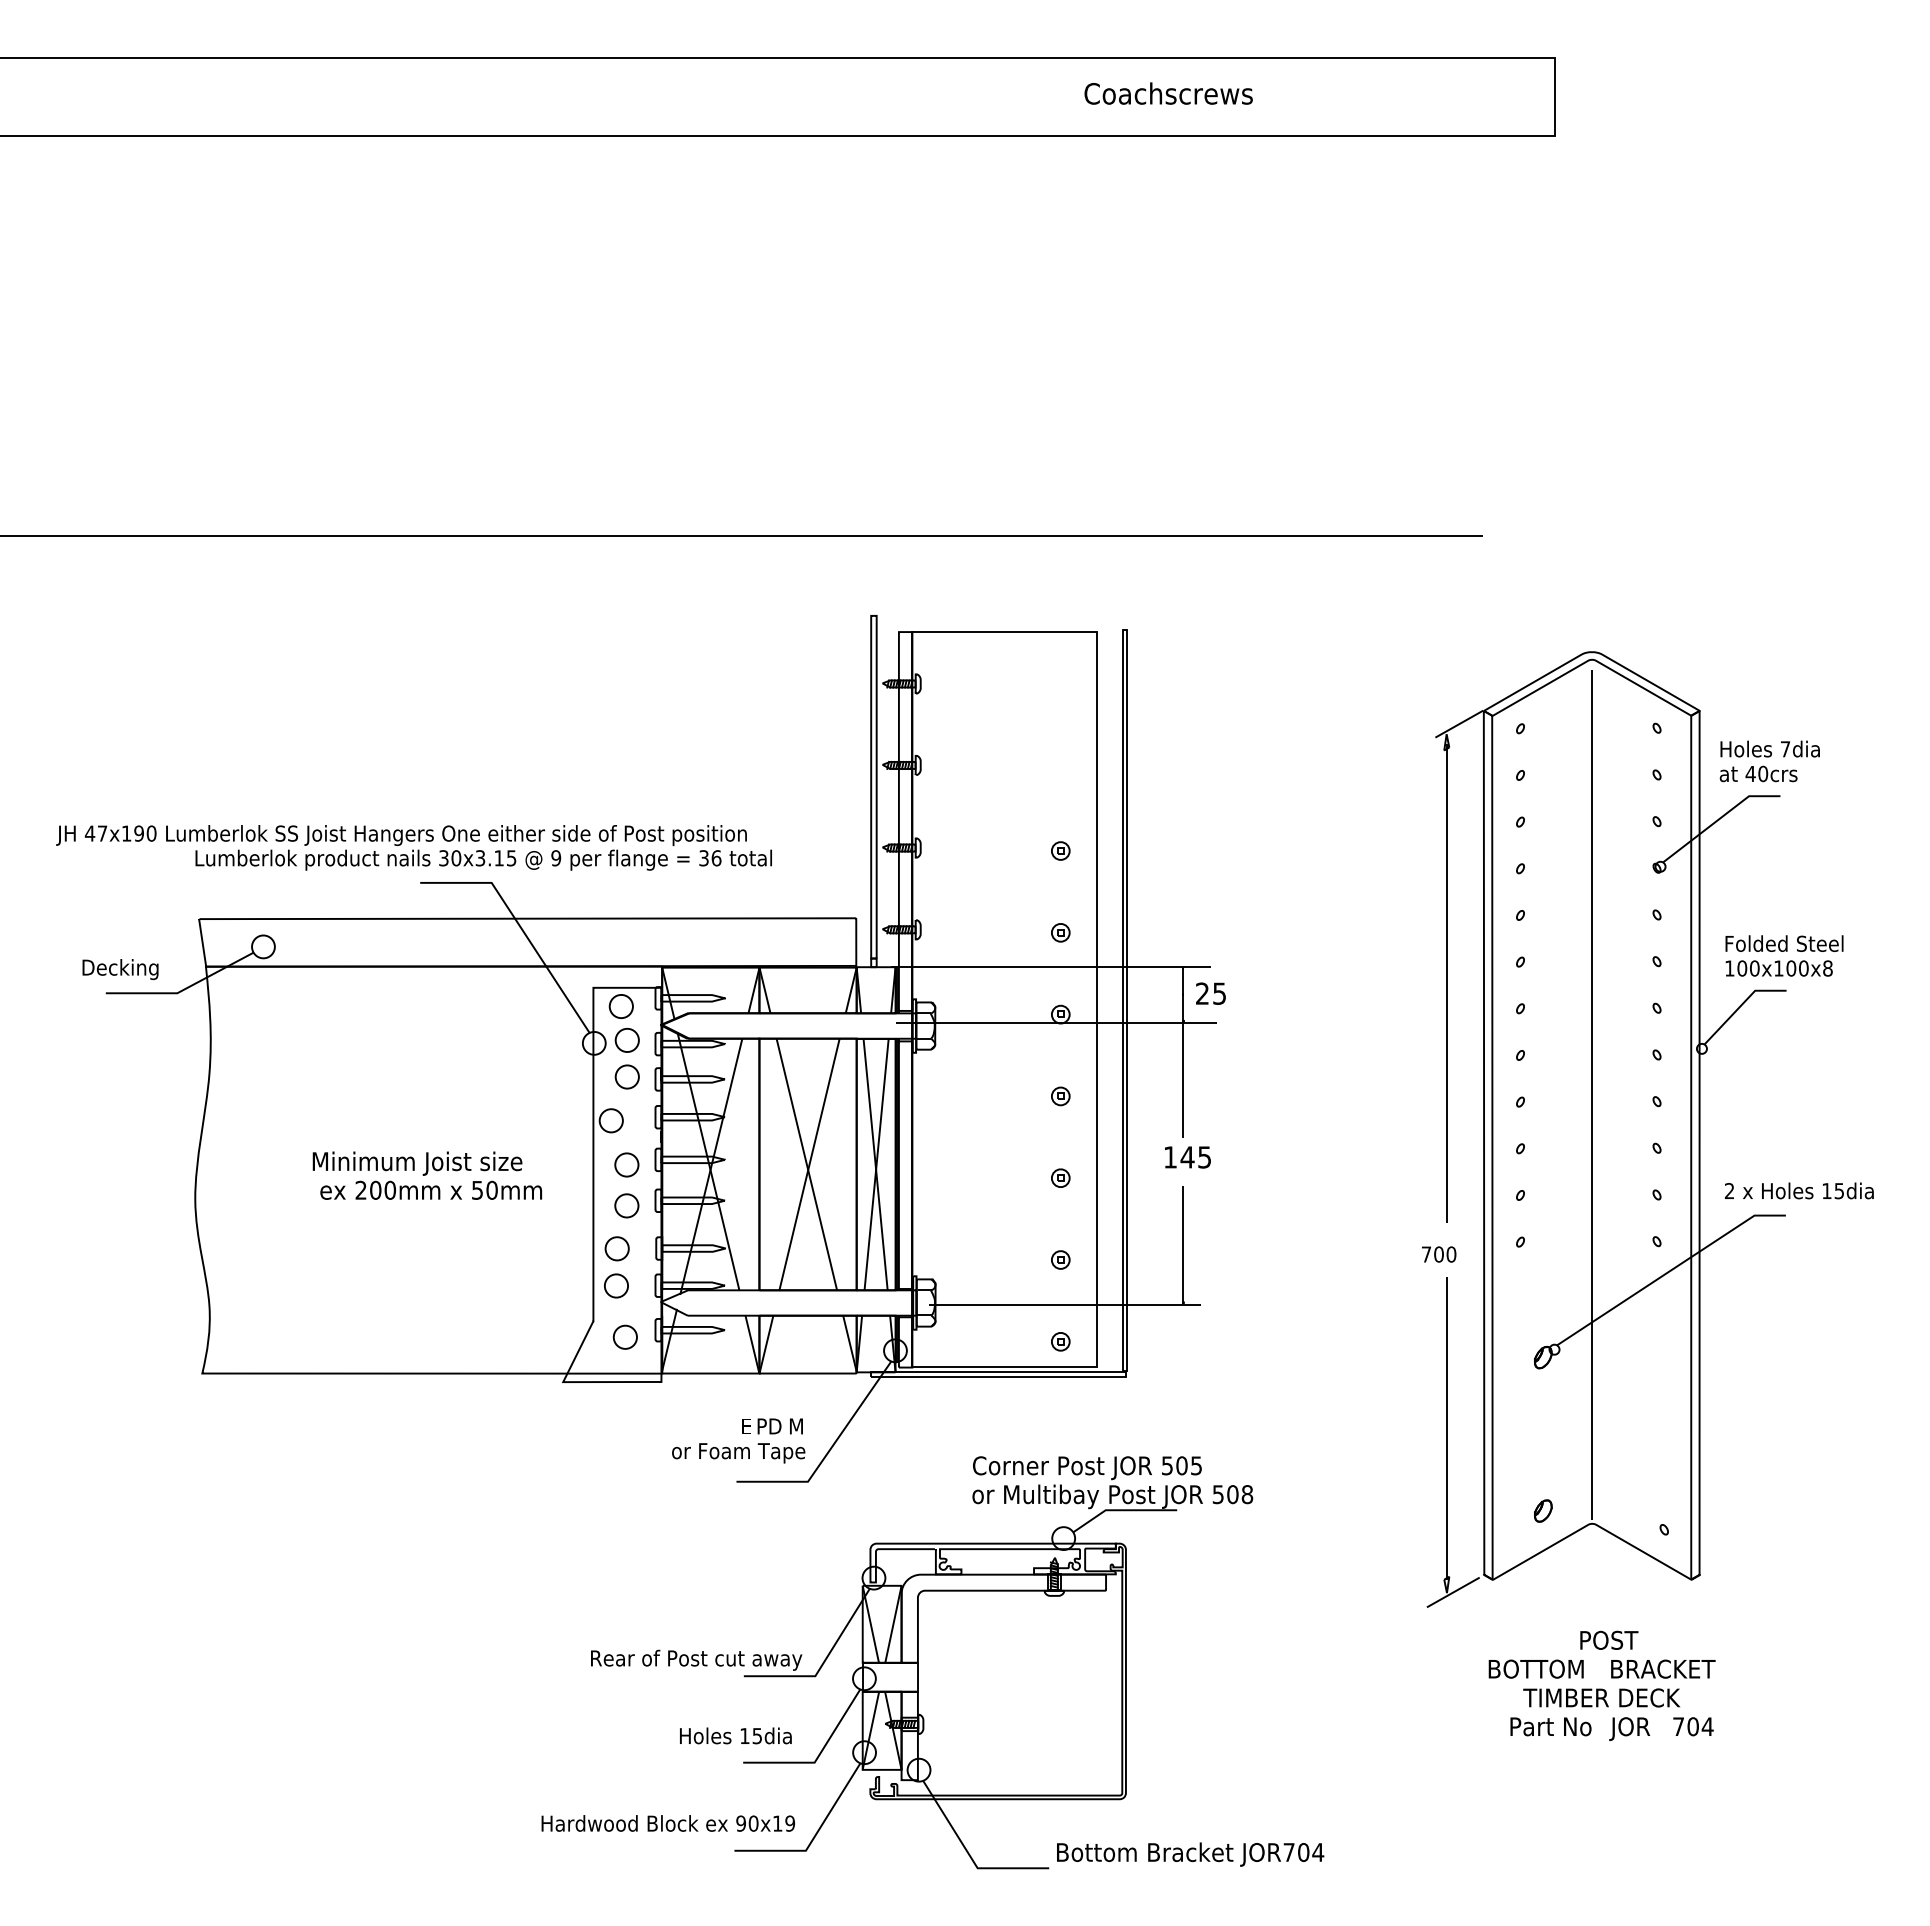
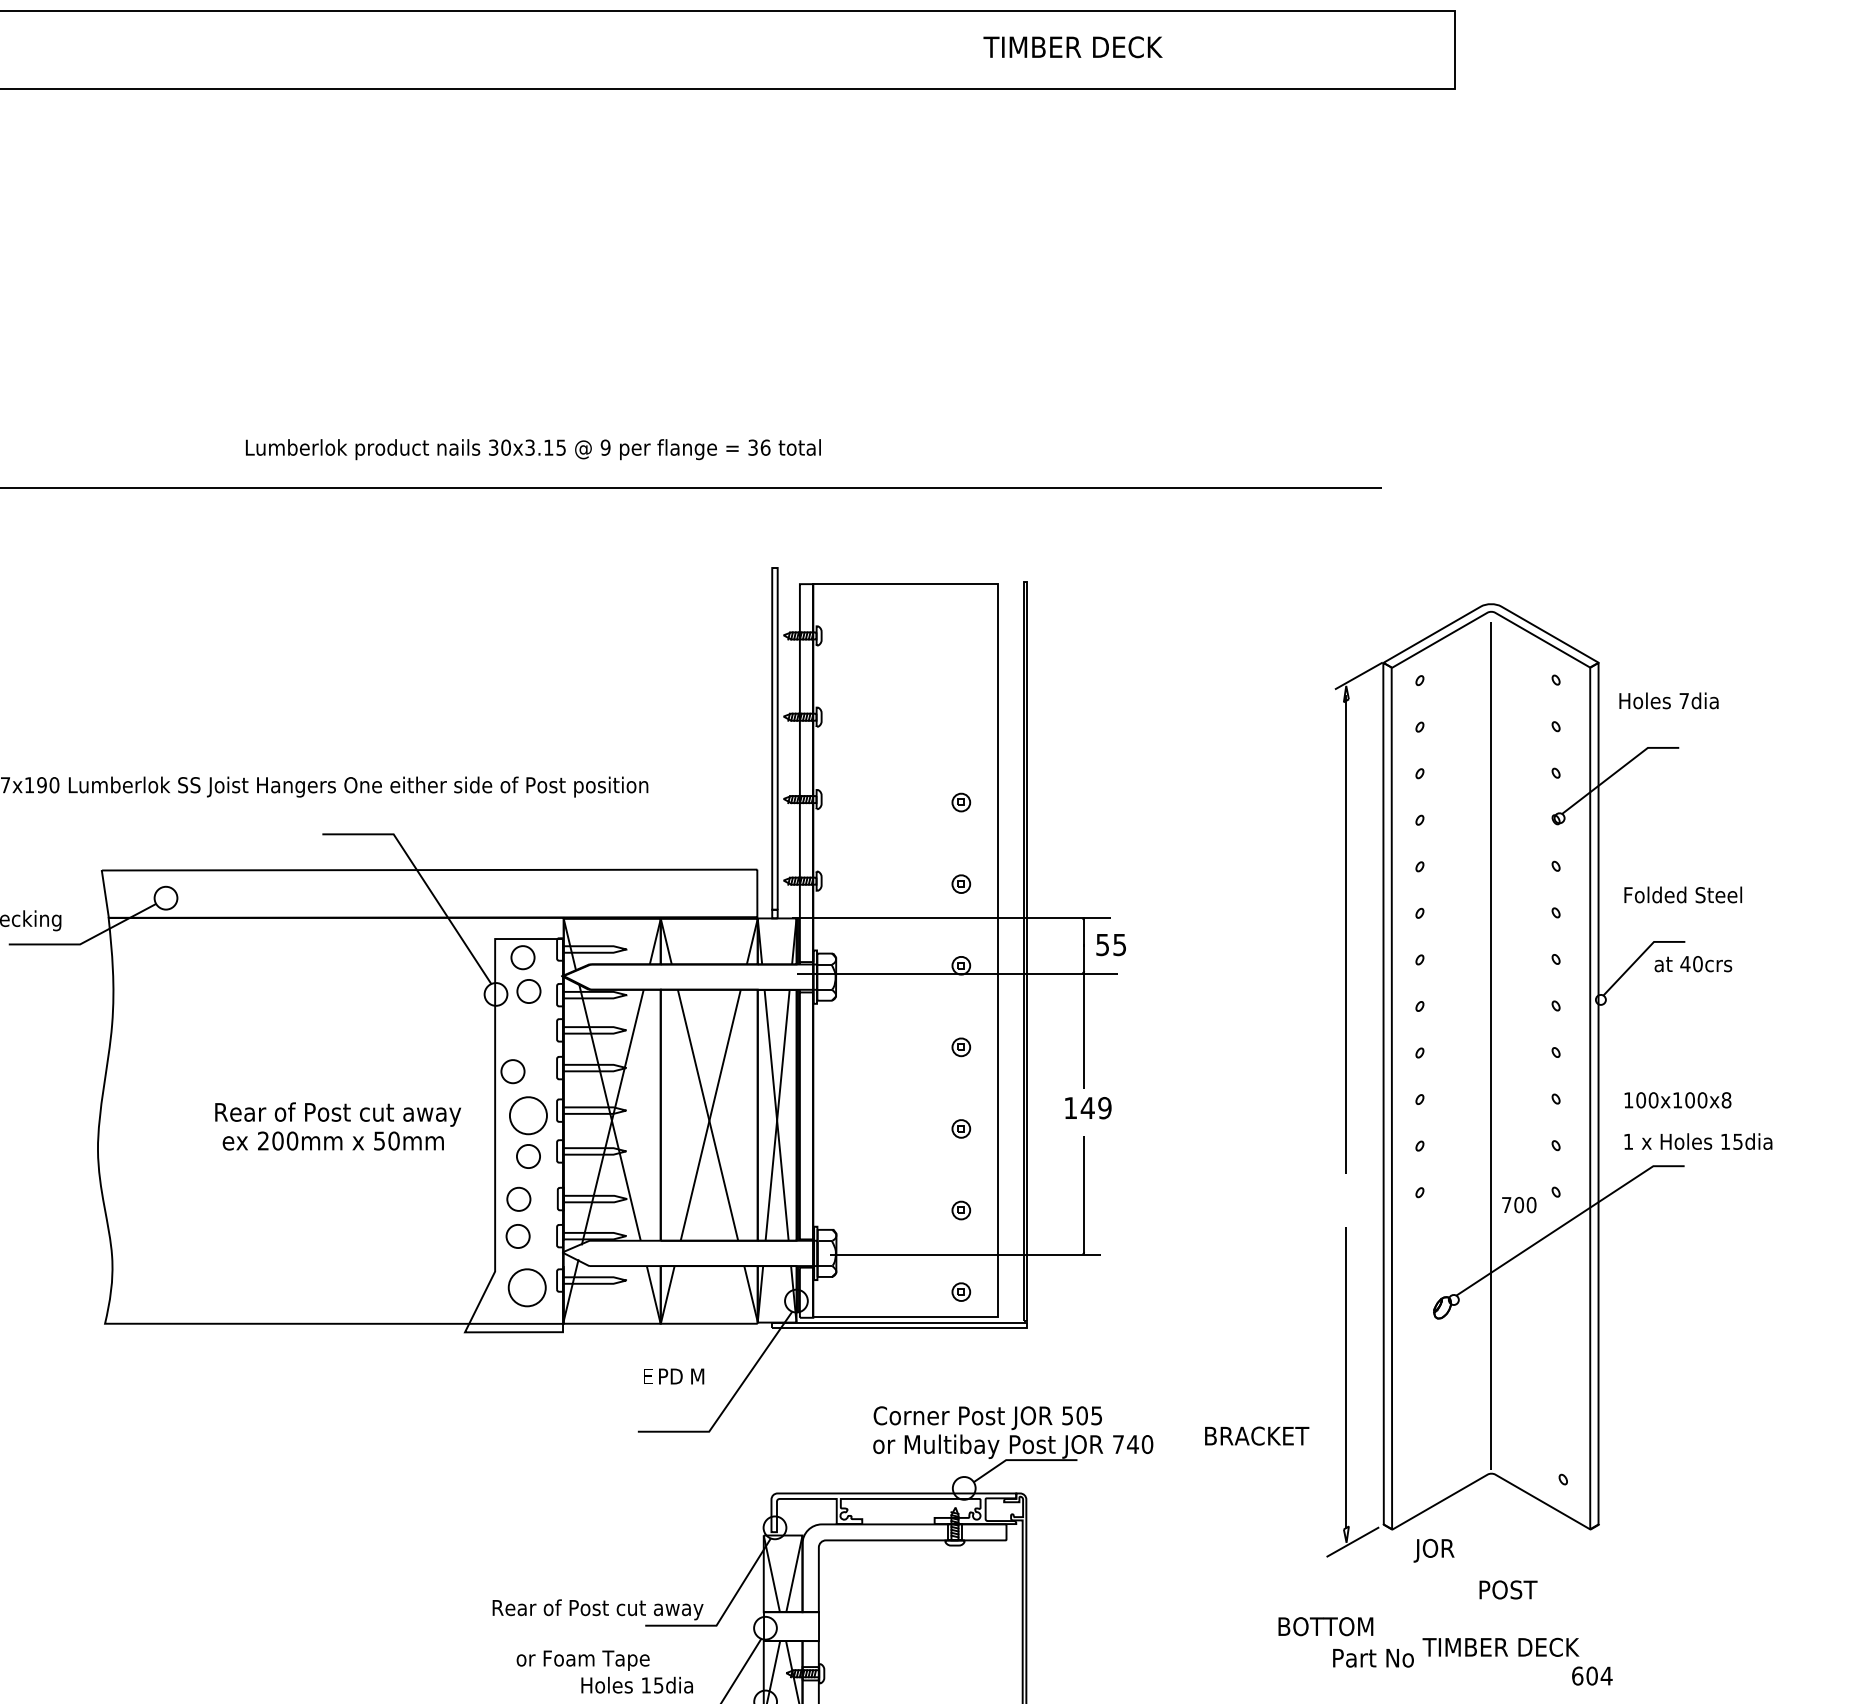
text: (1172, 93) -> (1072, 46), Coachscrews -> TIMBER DECK
text: (1758, 773) -> (1693, 963), moved
text: (483, 859) -> (533, 448), moved
text: (1778, 968) -> (1677, 1100), moved
text: (1202, 993) -> (1102, 944), 25 -> 55
part: (626, 1076) -> (528, 1027), removed
text: (1204, 1157) -> (1104, 1108), 145 -> 149
text: (437, 1163) -> (339, 1114), Minimum Joist size -> Rear of Post cut away
part: (626, 1164) -> (528, 1115), size x1.6
text: (1729, 1190) -> (1628, 1141), 2 -> 1
text: (1439, 1254) -> (1519, 1205), moved
part: (624, 1336) -> (526, 1286), size x1.6
text: (738, 1453) -> (583, 1660), moved
text: (1232, 1494) -> (1132, 1444), 508 -> 740
part: (1543, 1510) -> (1442, 1460), removed
text: (1535, 1668) -> (1325, 1625), moved
text: (1663, 1668) -> (1257, 1435), moved
text: (1550, 1726) -> (1373, 1657), moved
text: (1678, 1726) -> (1577, 1675), 704 -> 604
text: (1629, 1728) -> (1433, 1550), moved

